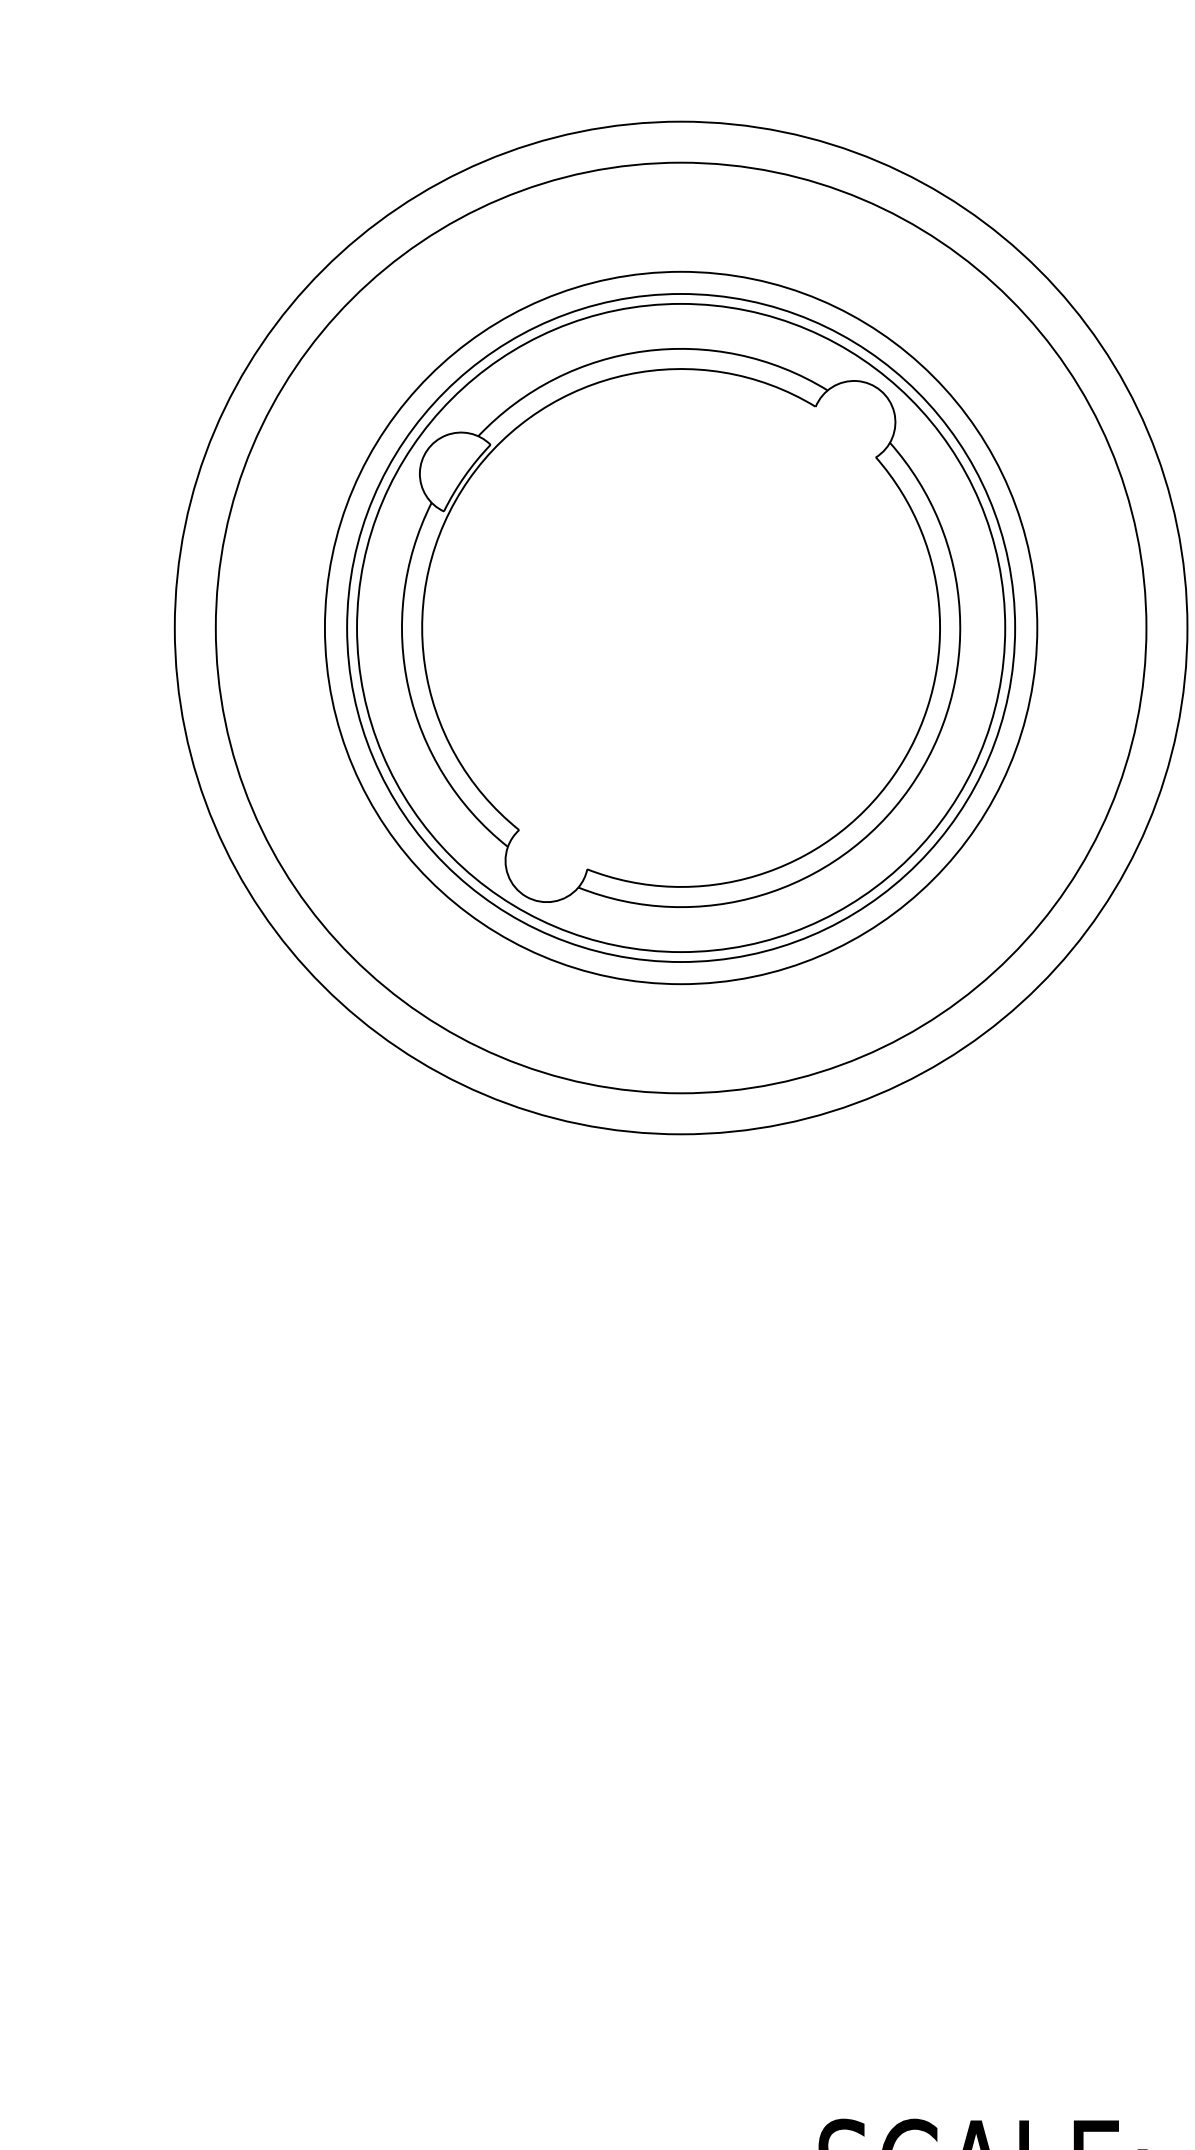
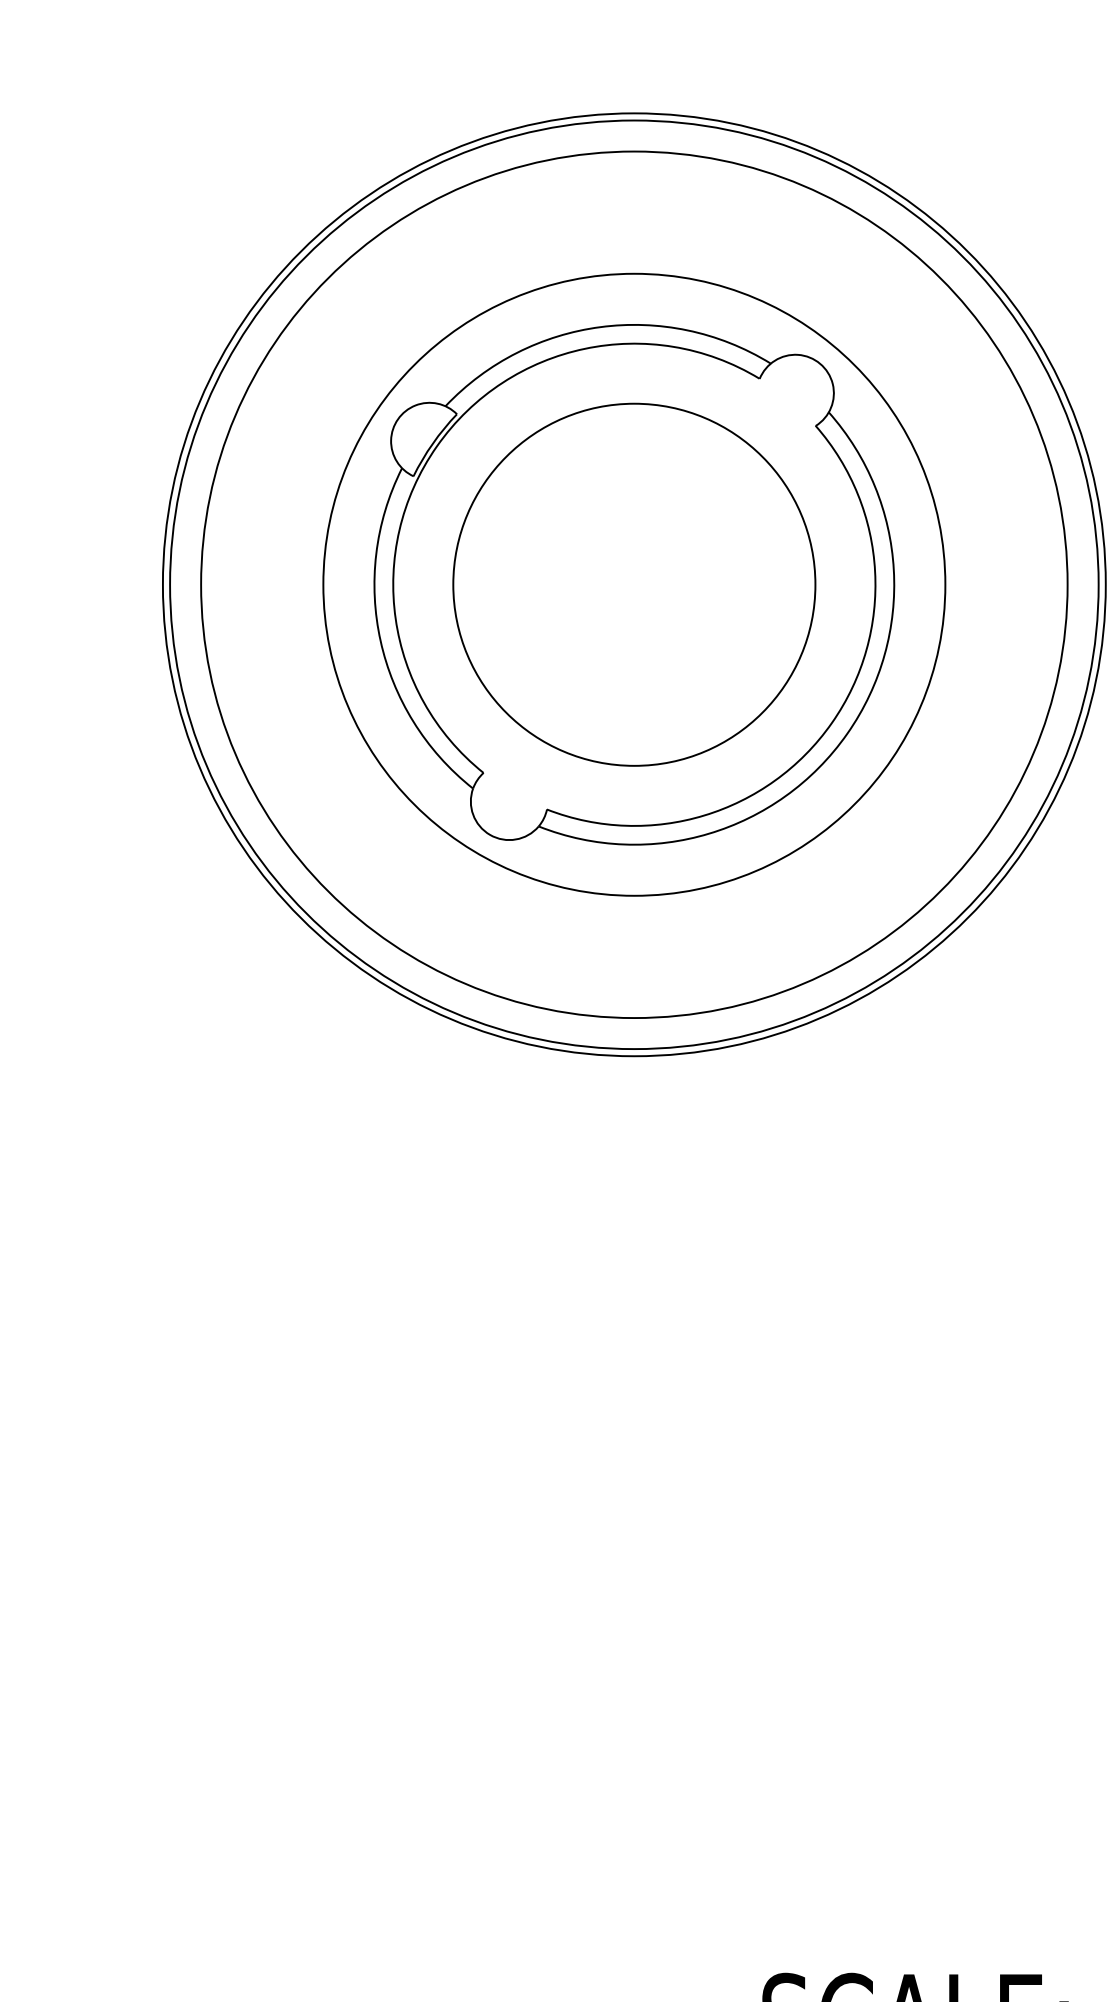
circle: (680, 627) -> (633, 584), size x1.4
circle: (681, 627) -> (634, 584), size x0.6

